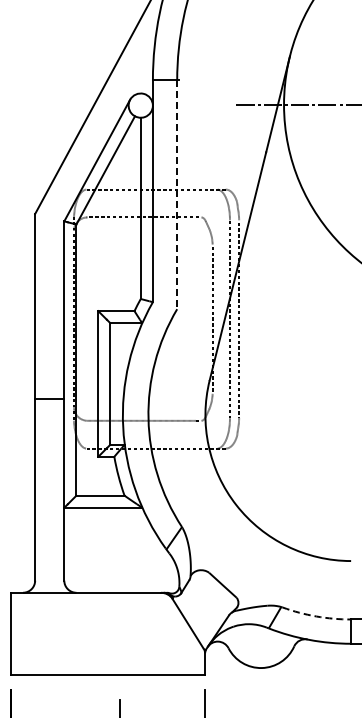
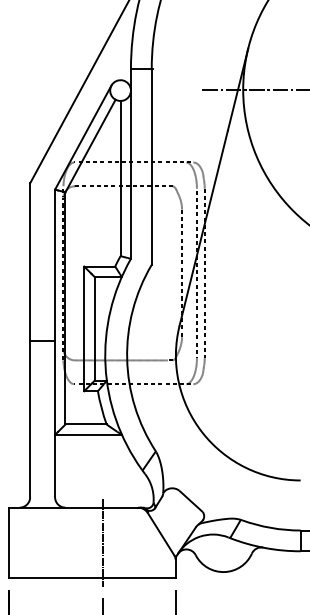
line: (177, 195) -> (152, 167), dashed -> solid
arc: (316, 616) -> (271, 527), dashed -> solid
line: (120, 634) -> (103, 543), added

